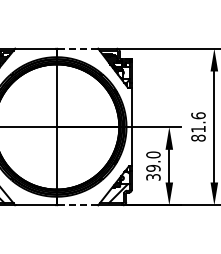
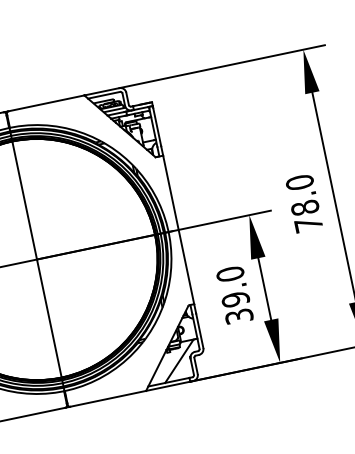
line: (77, 48) -> (45, 103), dashed -> solid
text: (198, 126) -> (304, 202), 81.6 -> 78.0
line: (78, 205) -> (108, 399), dashed -> solid

